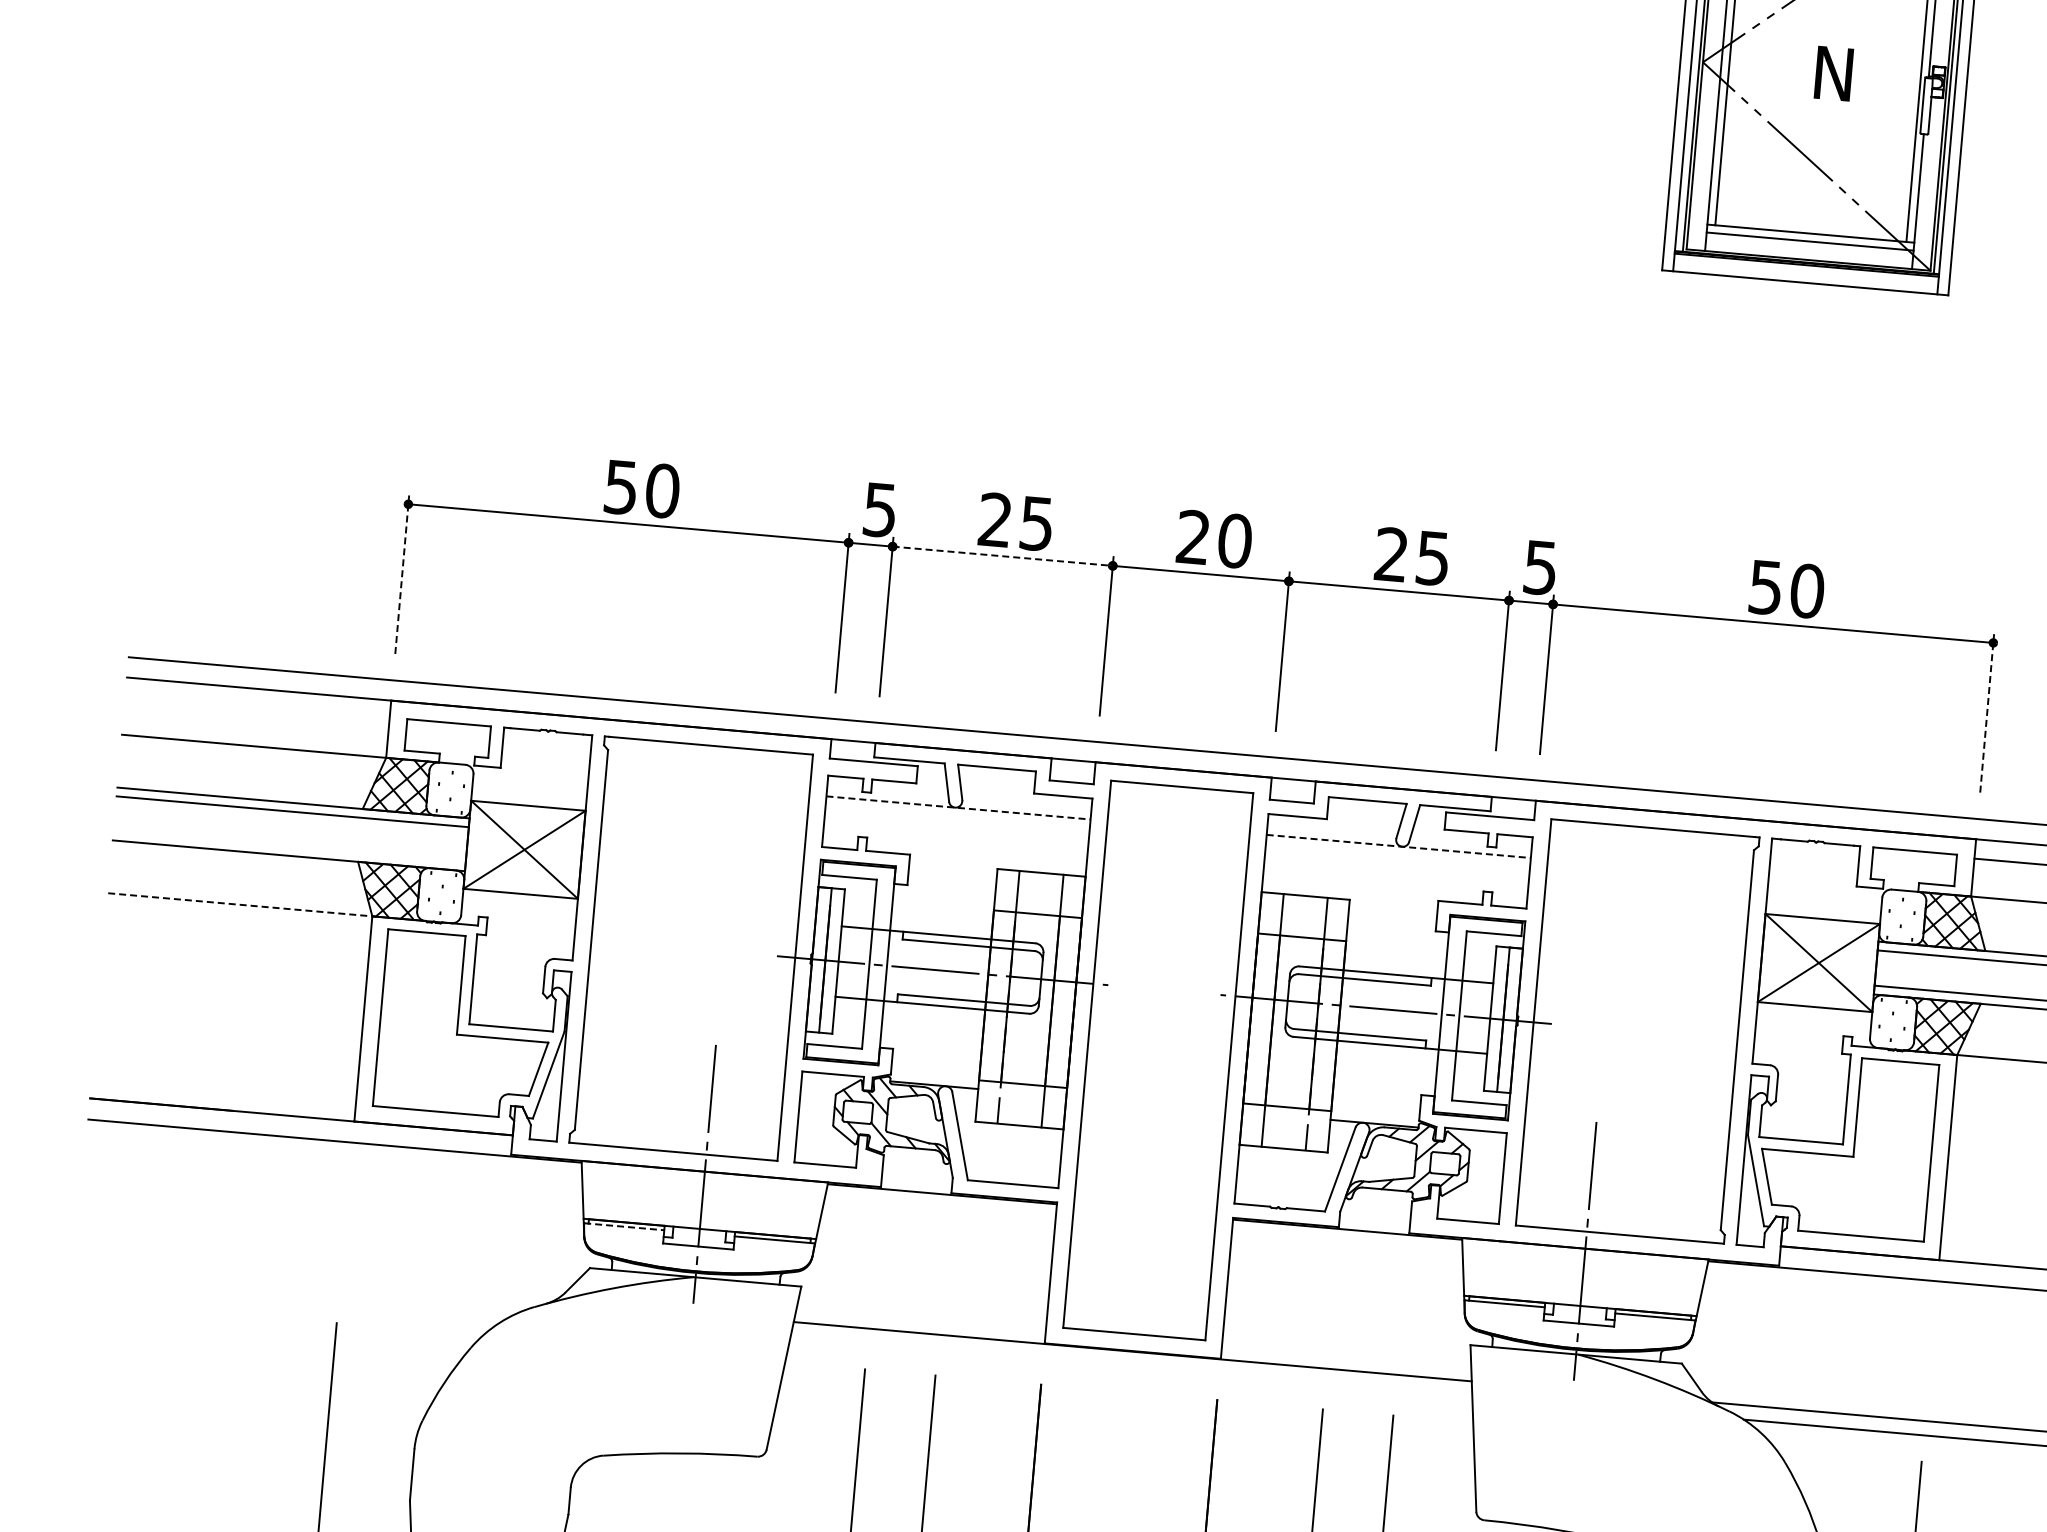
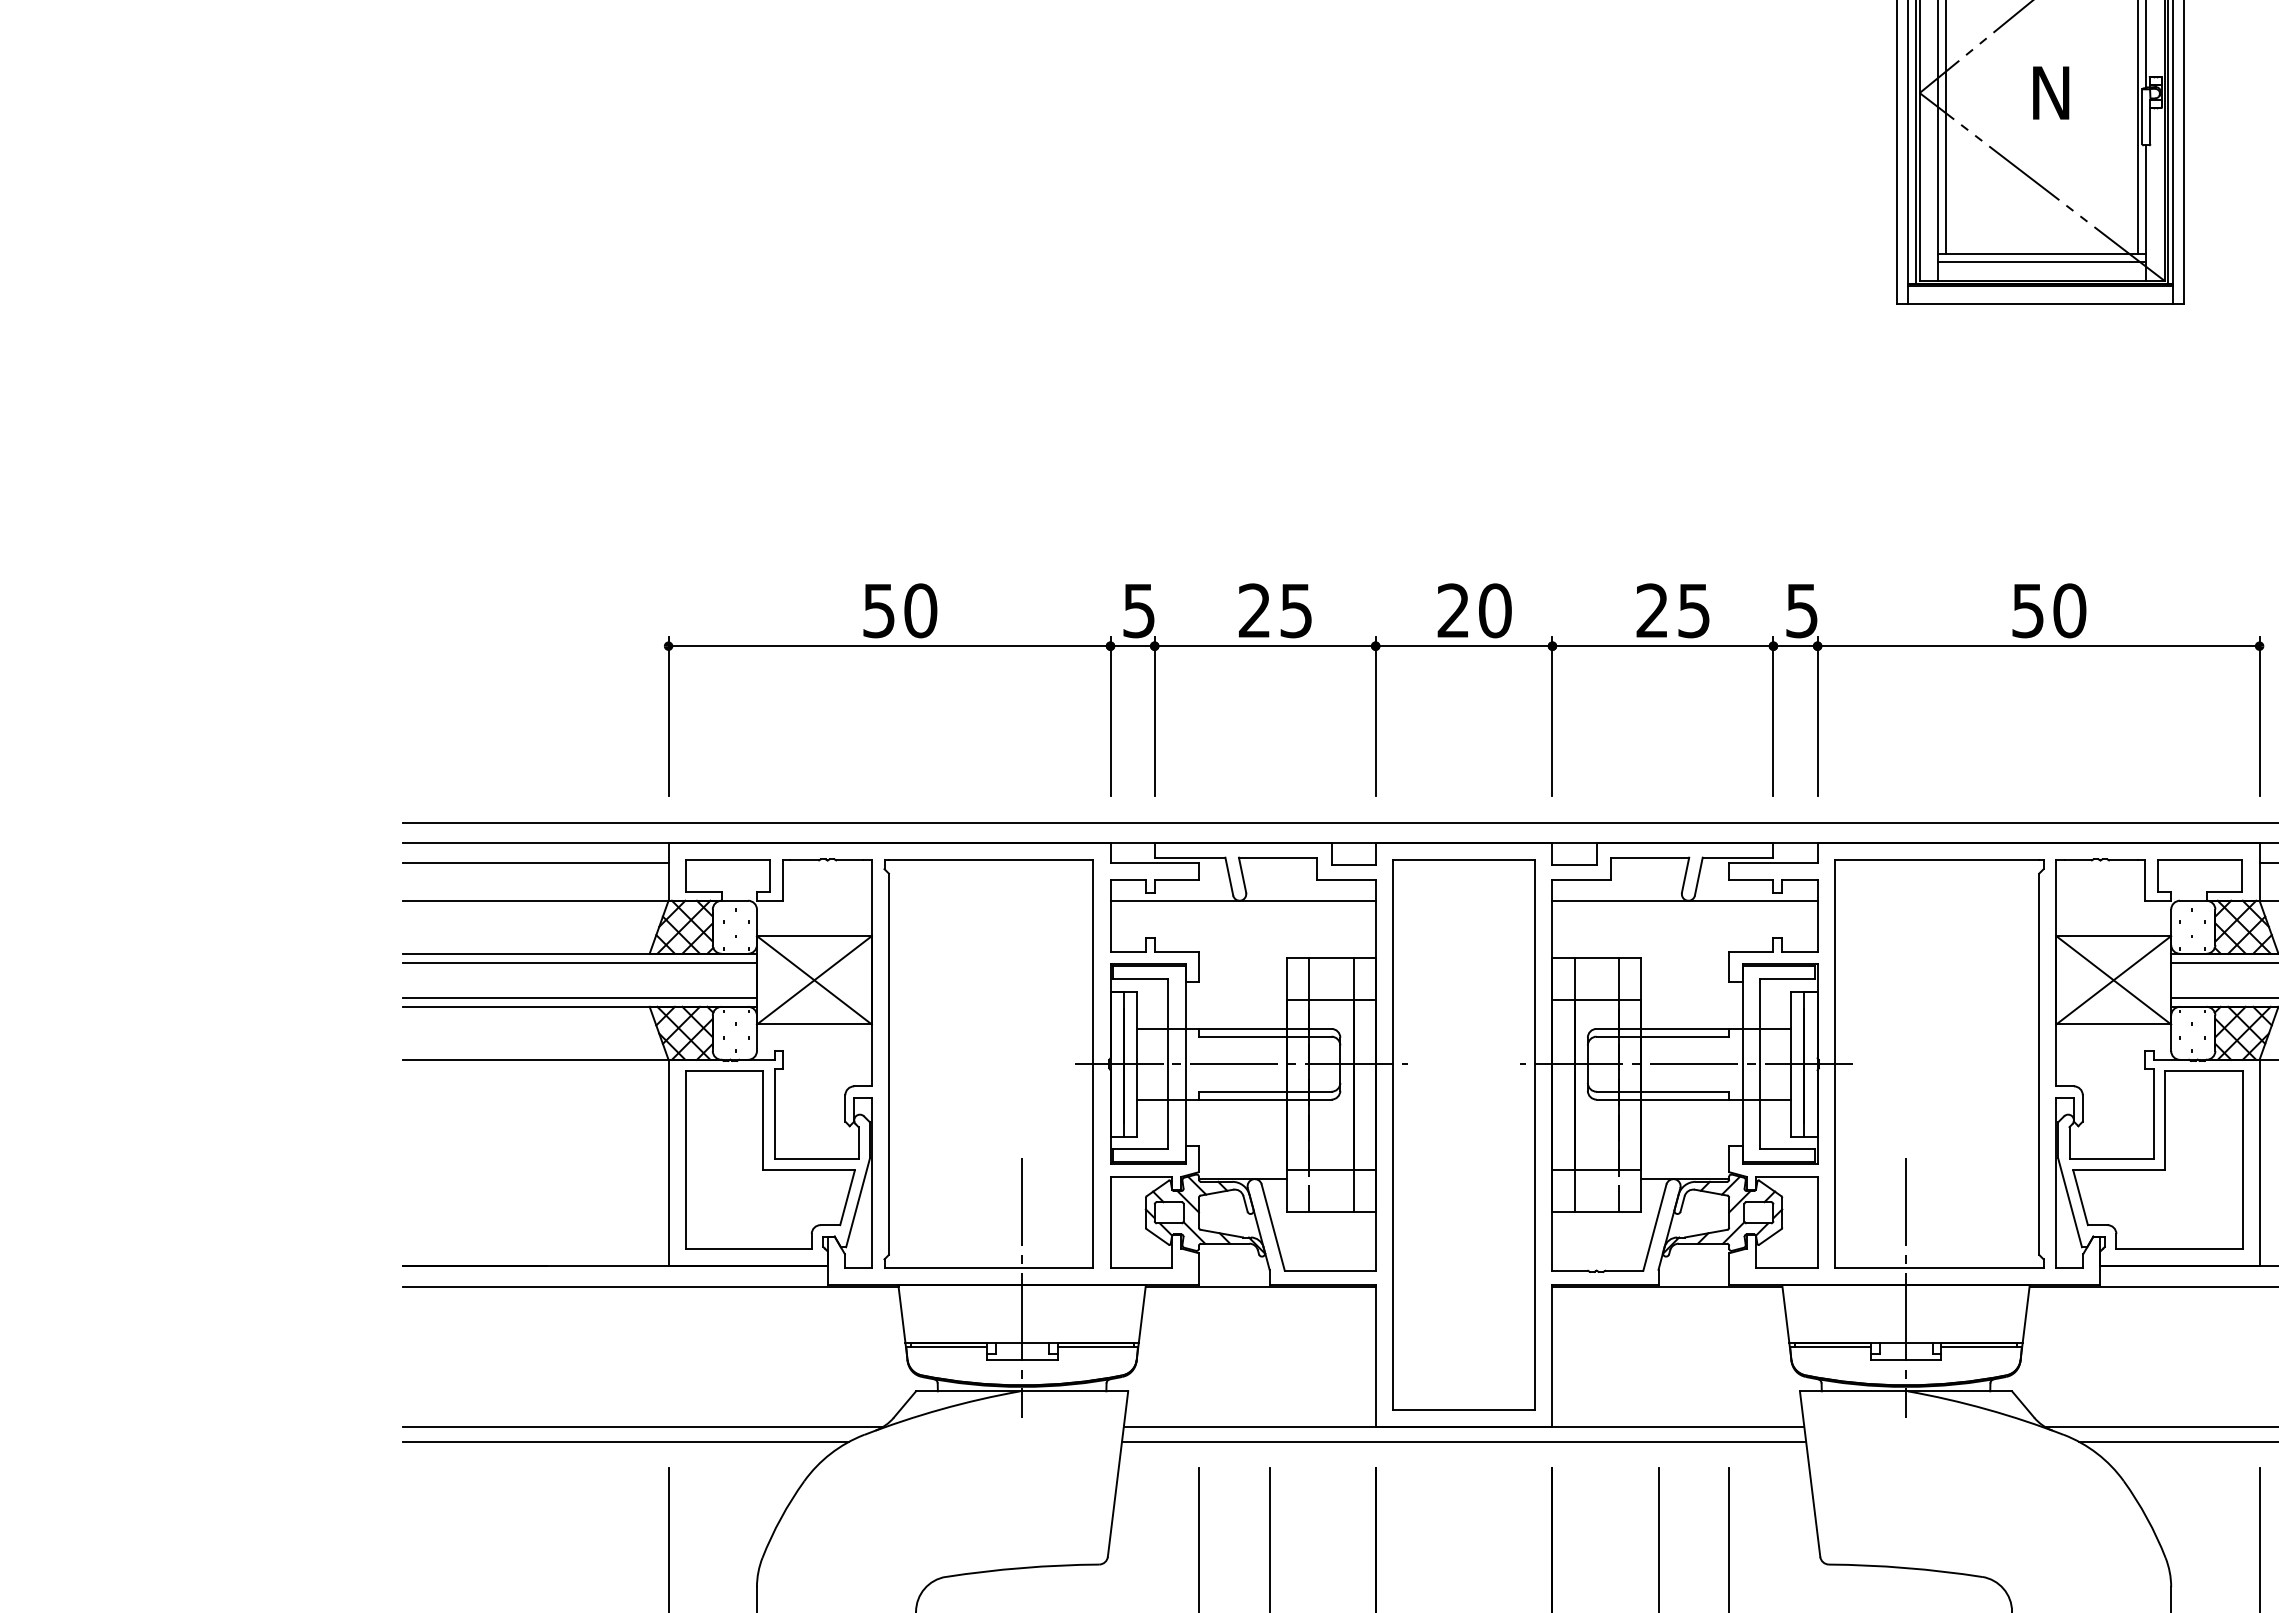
line: (1003, 556) -> (1265, 646), dashed -> solid
line: (402, 574) -> (668, 716), dashed -> solid
line: (256, 708) -> (535, 862), added
line: (1987, 712) -> (2259, 716), dashed -> solid
line: (958, 807) -> (1243, 900), dashed -> solid
line: (289, 846) -> (579, 997), added
line: (1399, 846) -> (1685, 900), dashed -> solid
line: (241, 904) -> (537, 1059), dashed -> solid
line: (625, 1227) -> (947, 1347), dashed -> solid
line: (314, 1280) -> (642, 1427), added
line: (297, 1292) -> (626, 1441), added
line: (1131, 1365) -> (1464, 1441), added

